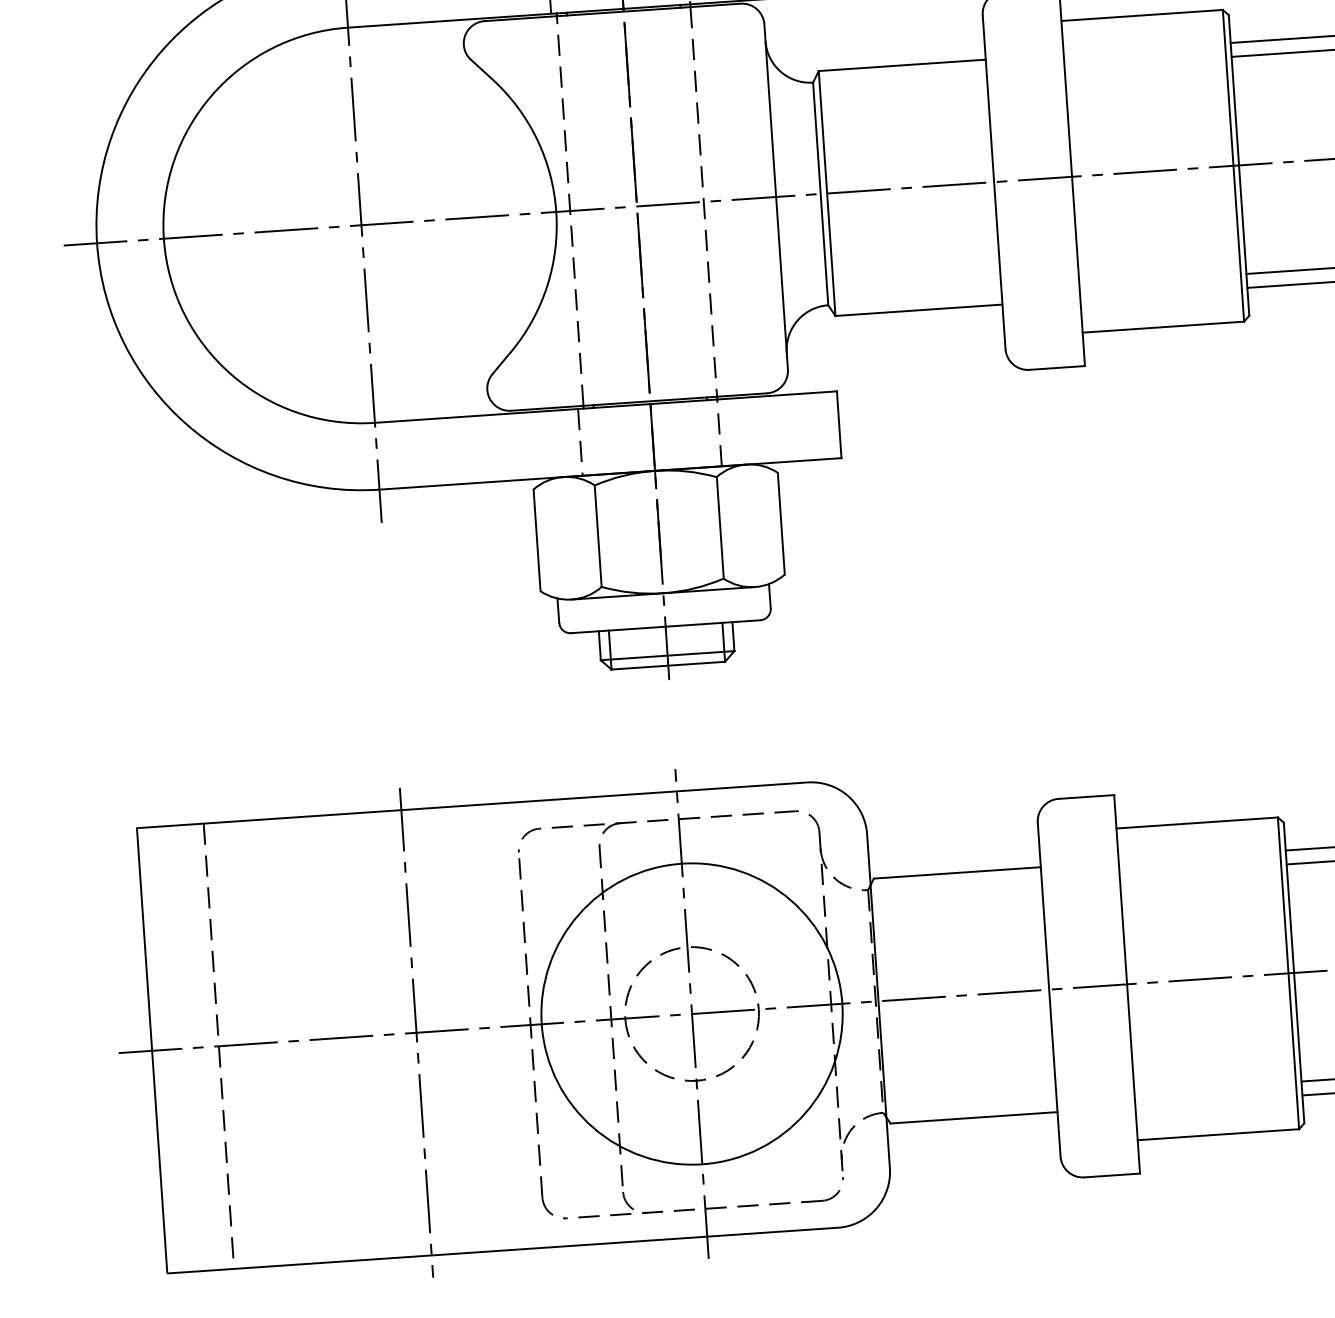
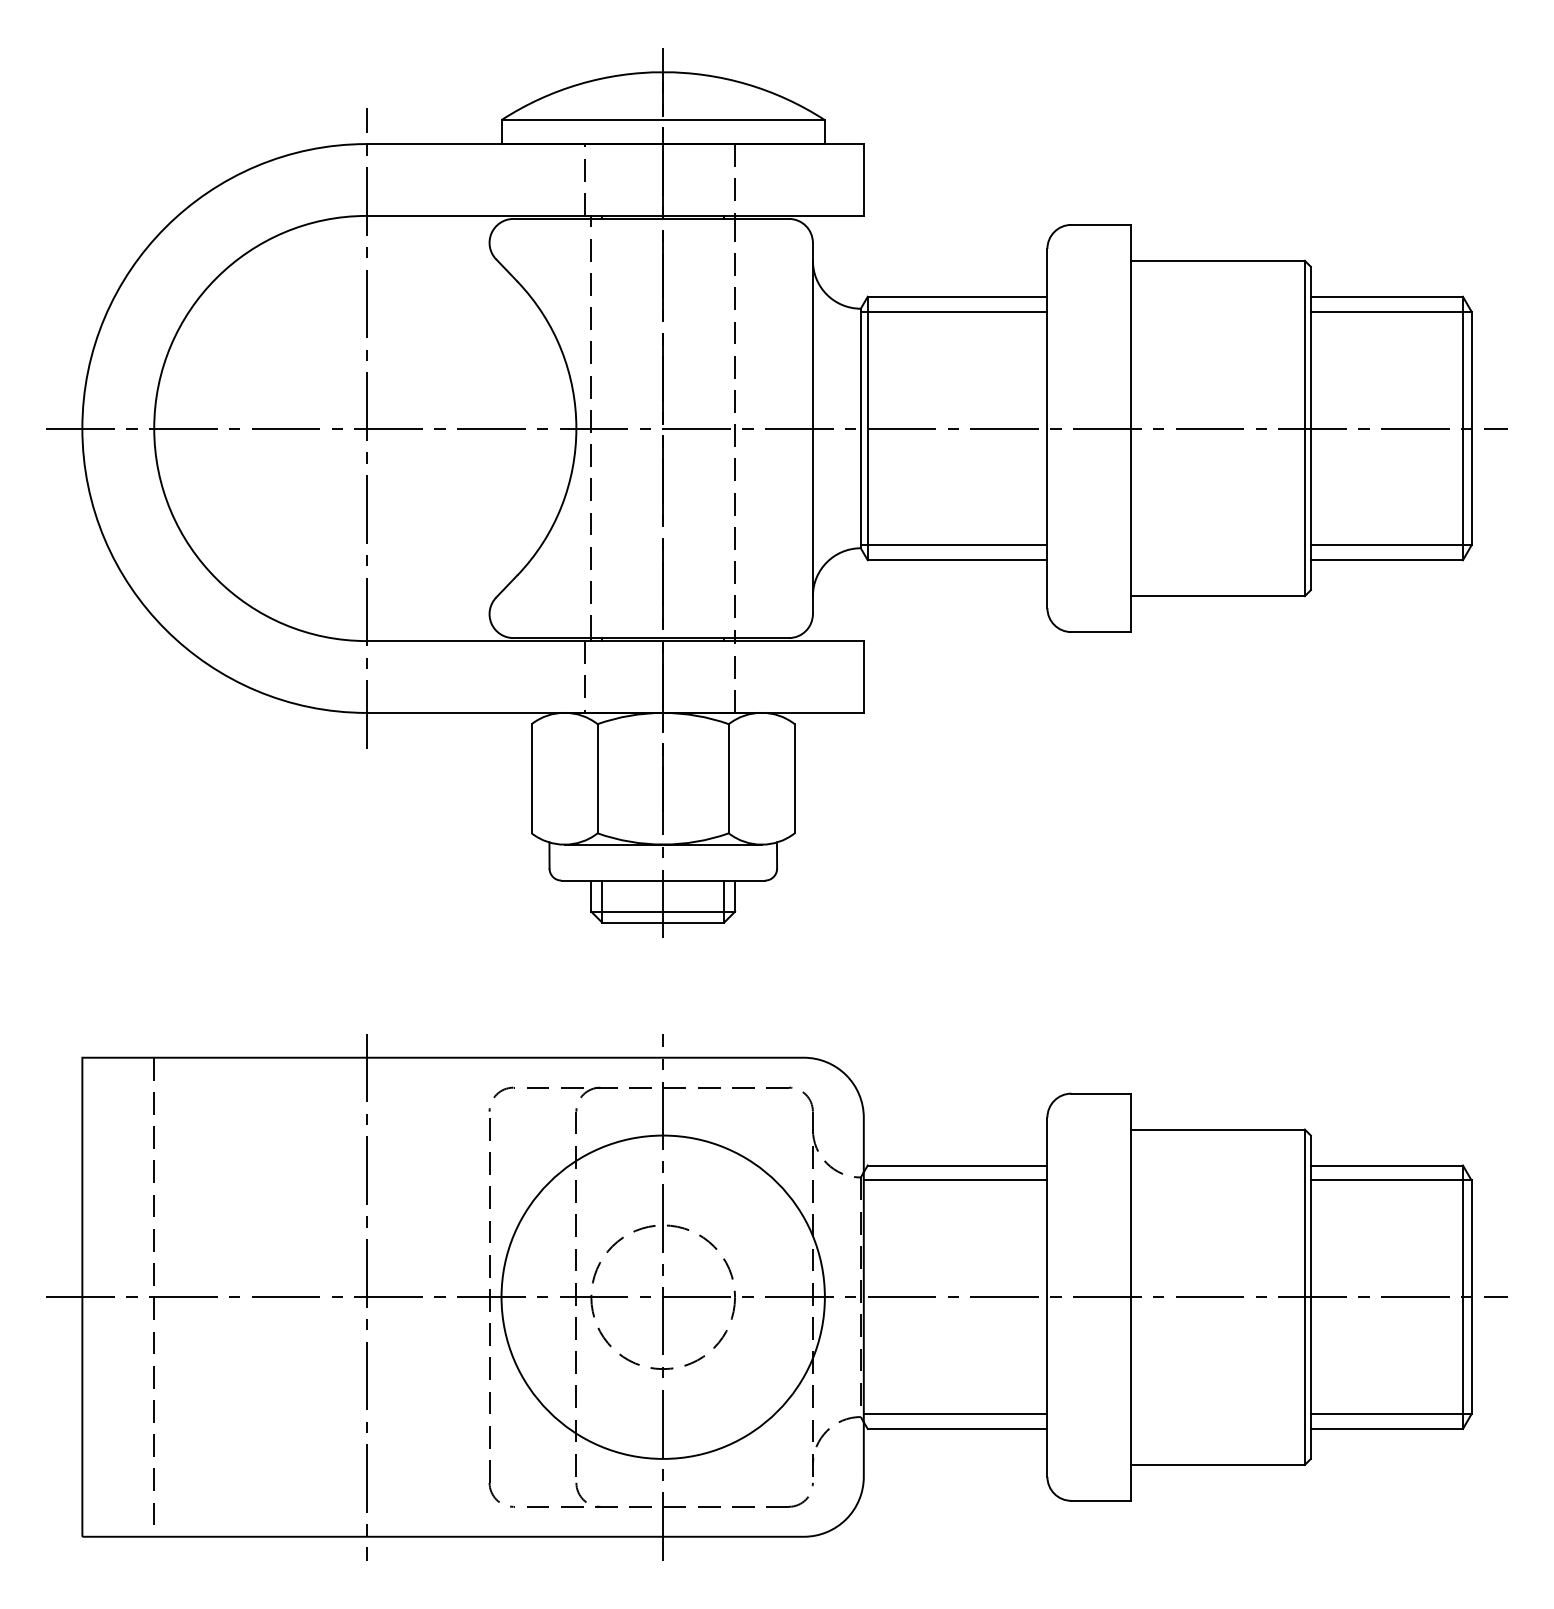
line: (899, 79) -> (953, 311), added
line: (914, 296) -> (953, 545), added
line: (956, 886) -> (955, 1180), added
line: (971, 1104) -> (955, 1414), added

